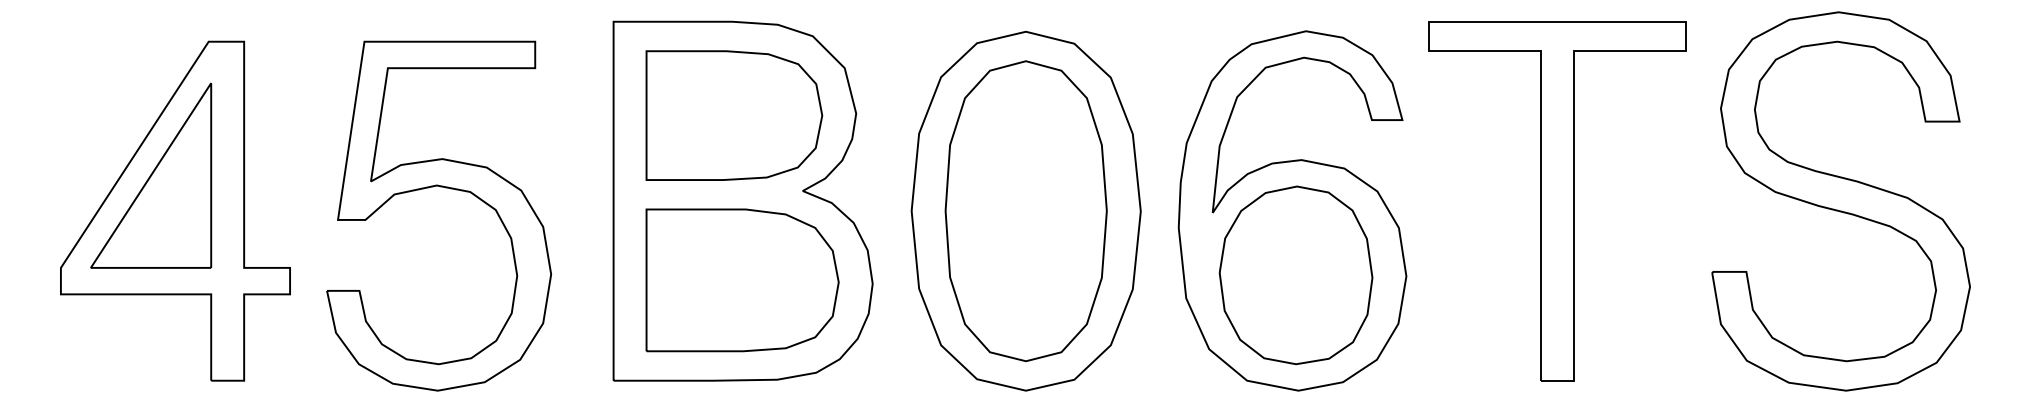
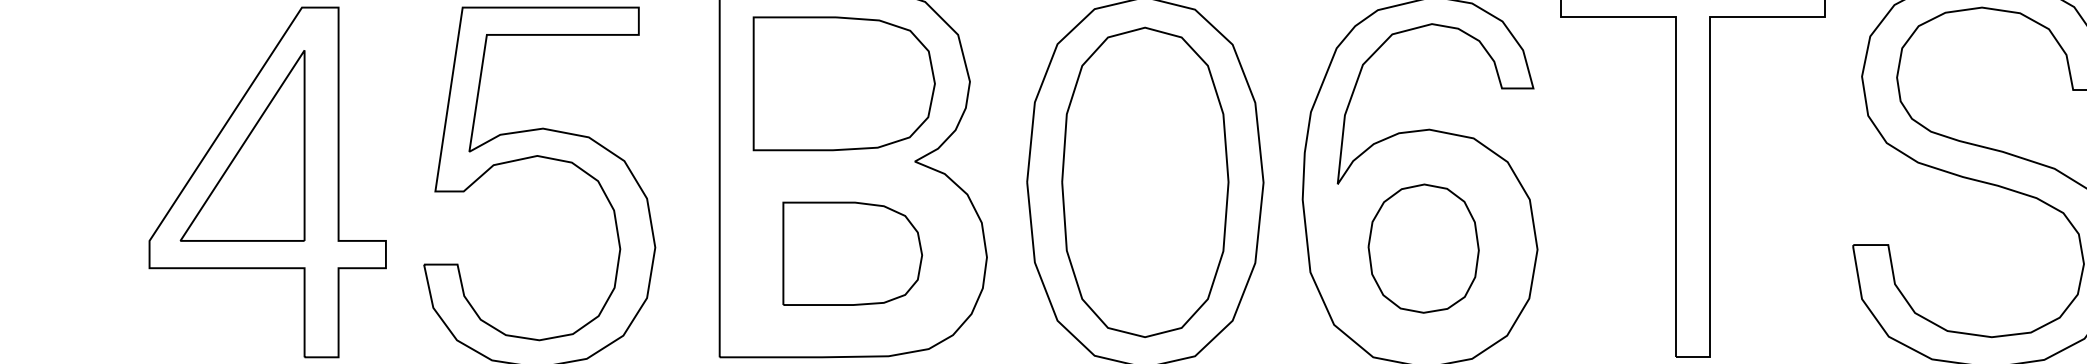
part: (1295, 275) -> (1423, 248), size x0.7
part: (742, 280) -> (852, 253), size x0.7

